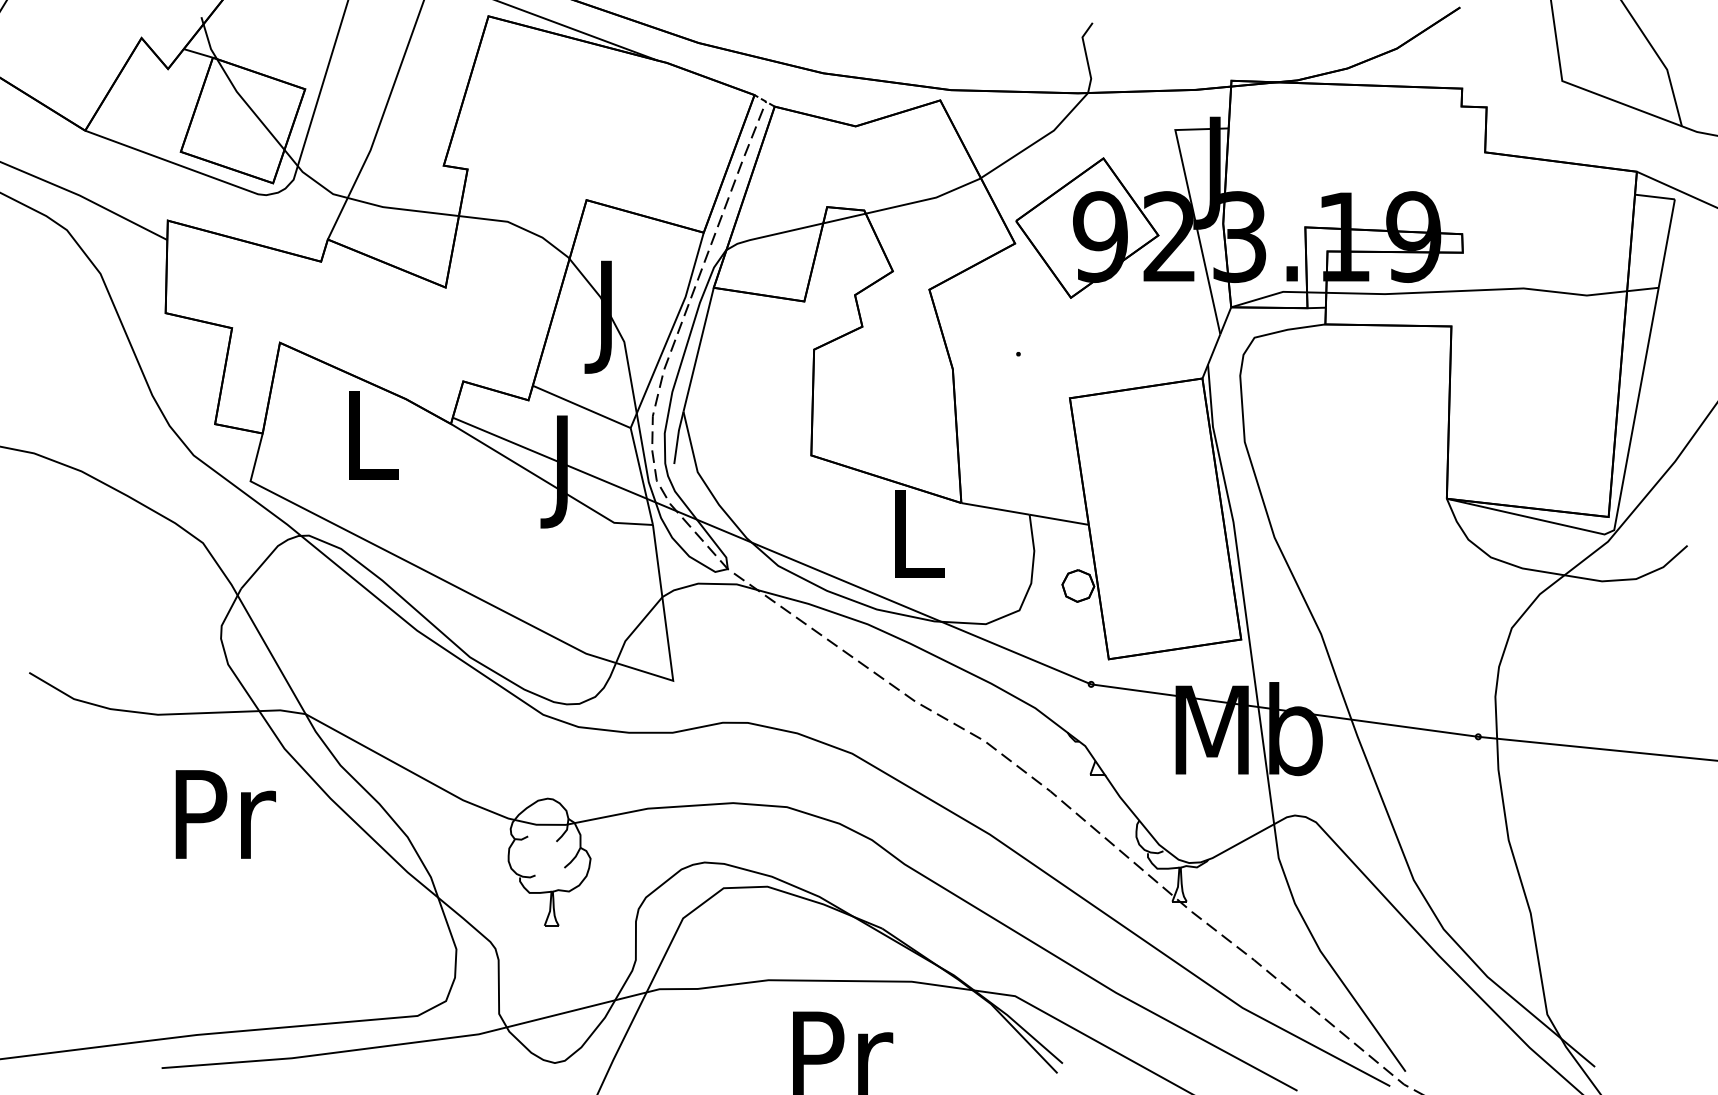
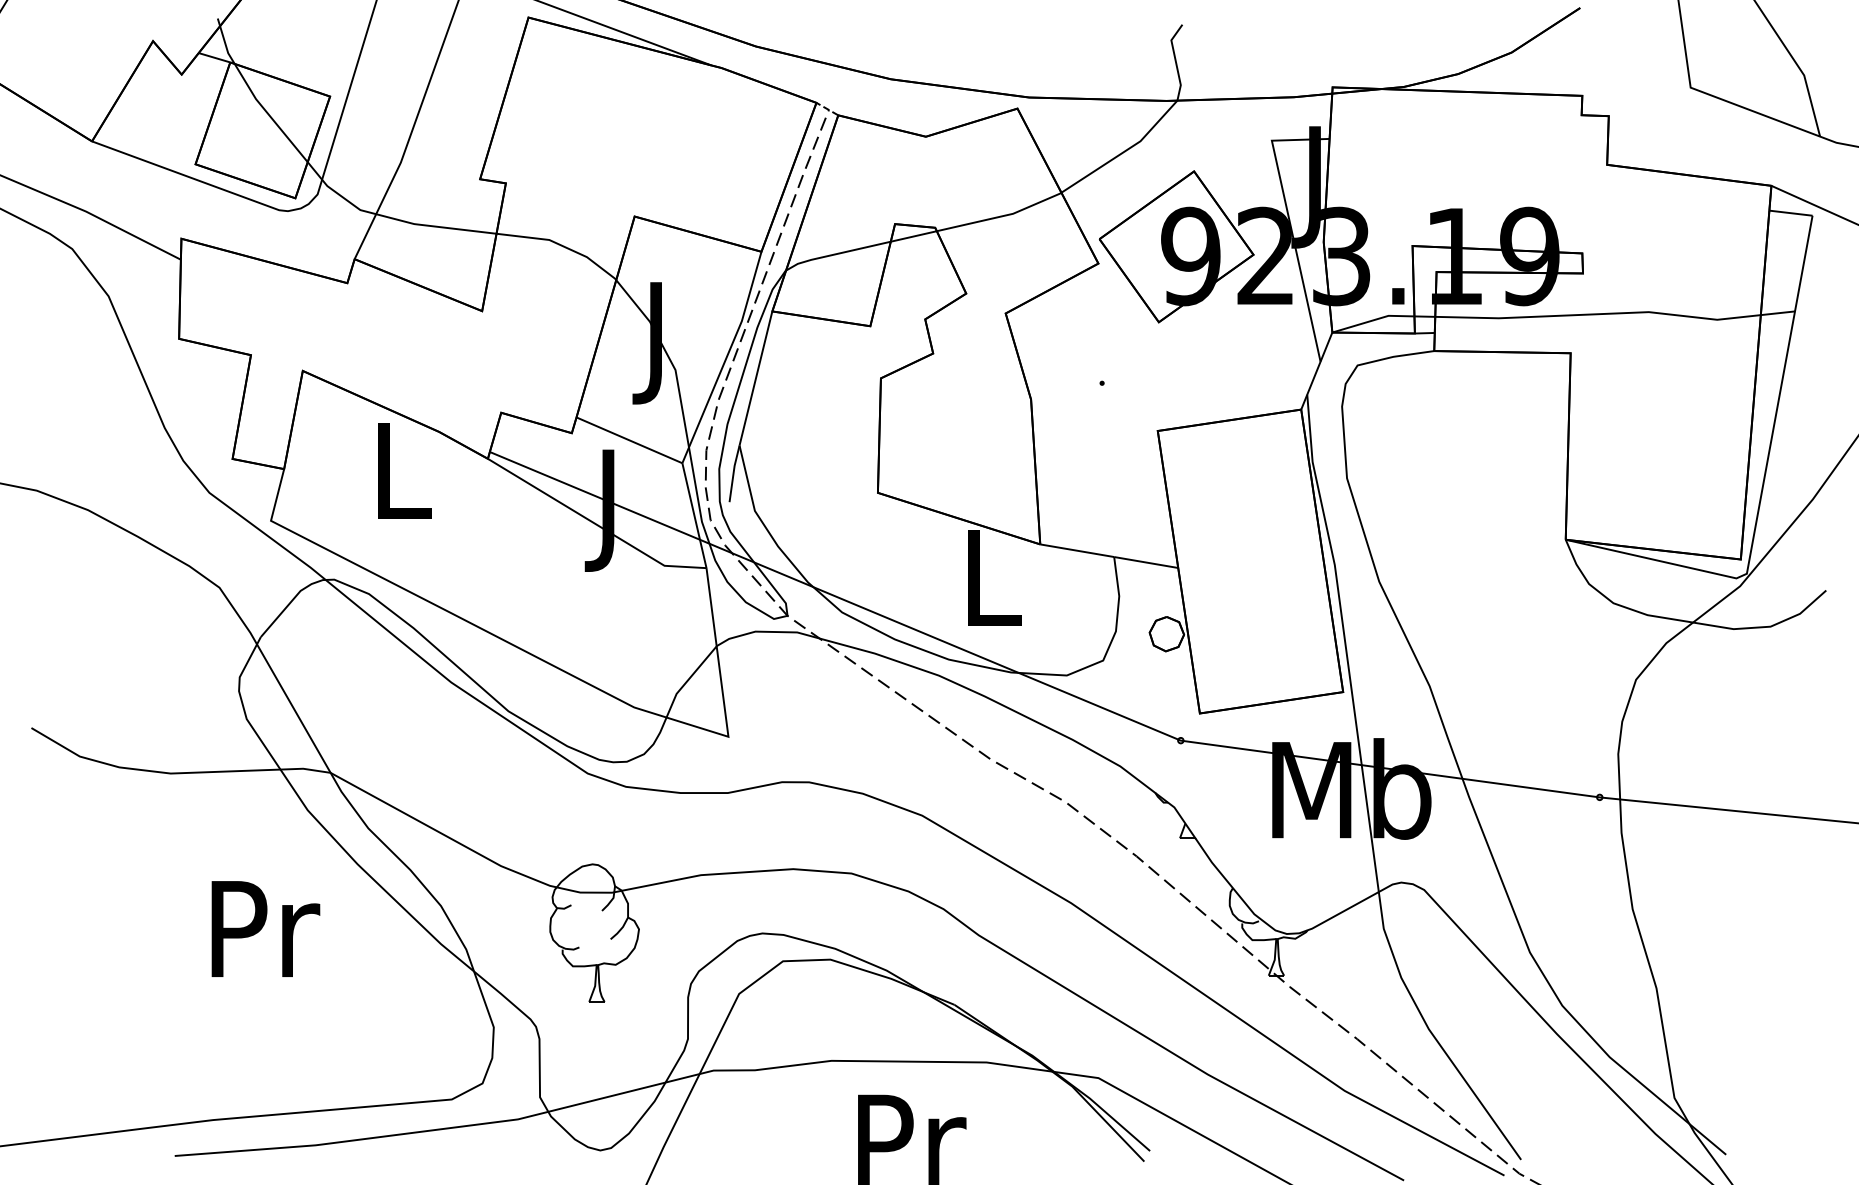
text: (225, 814) -> (265, 929), moved

